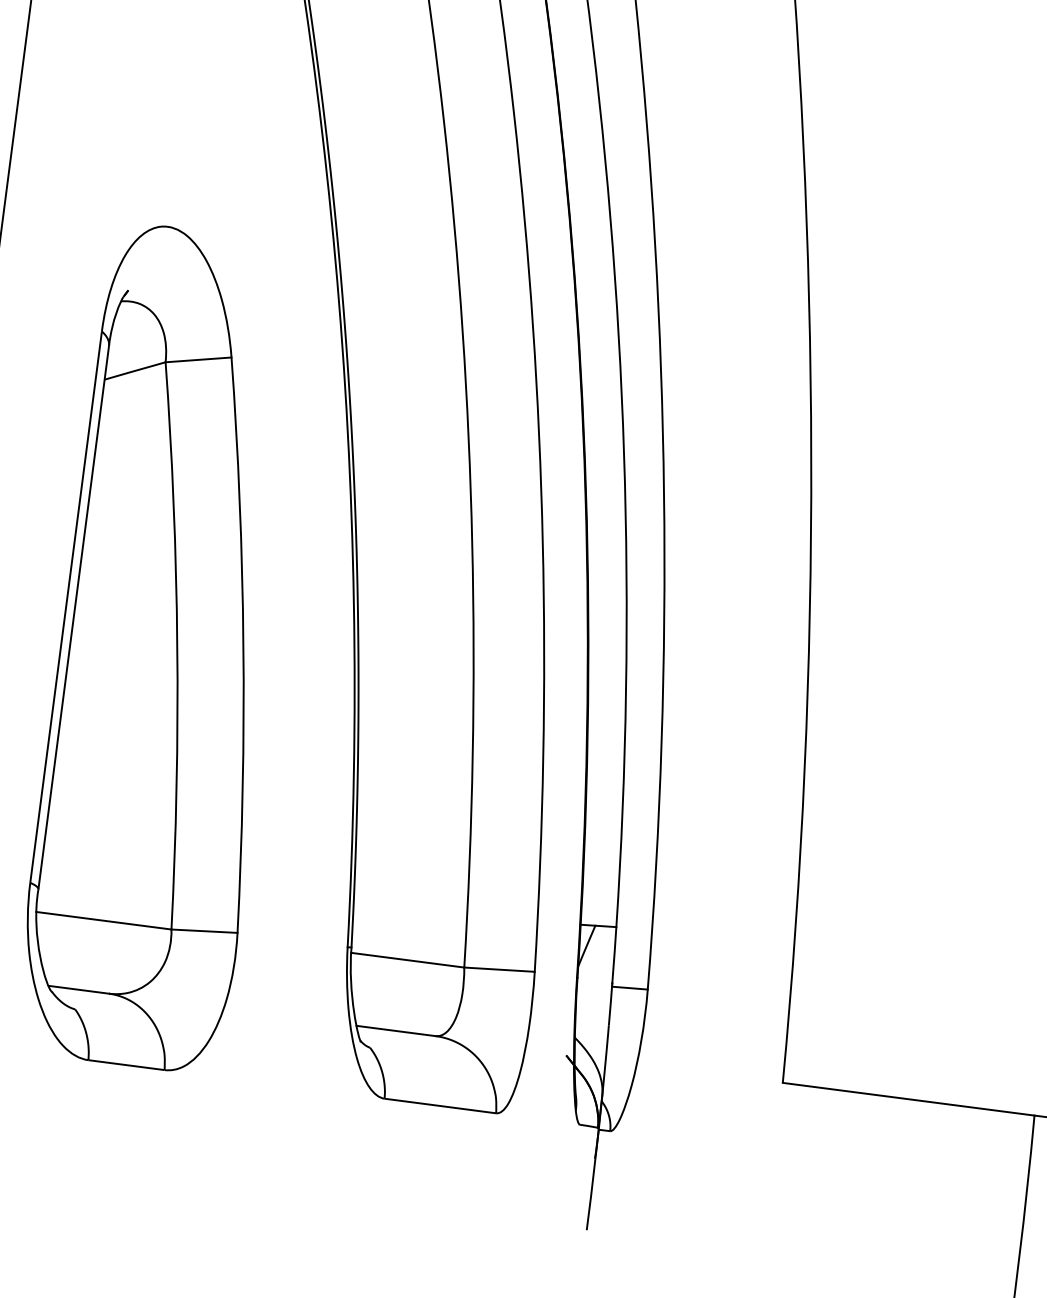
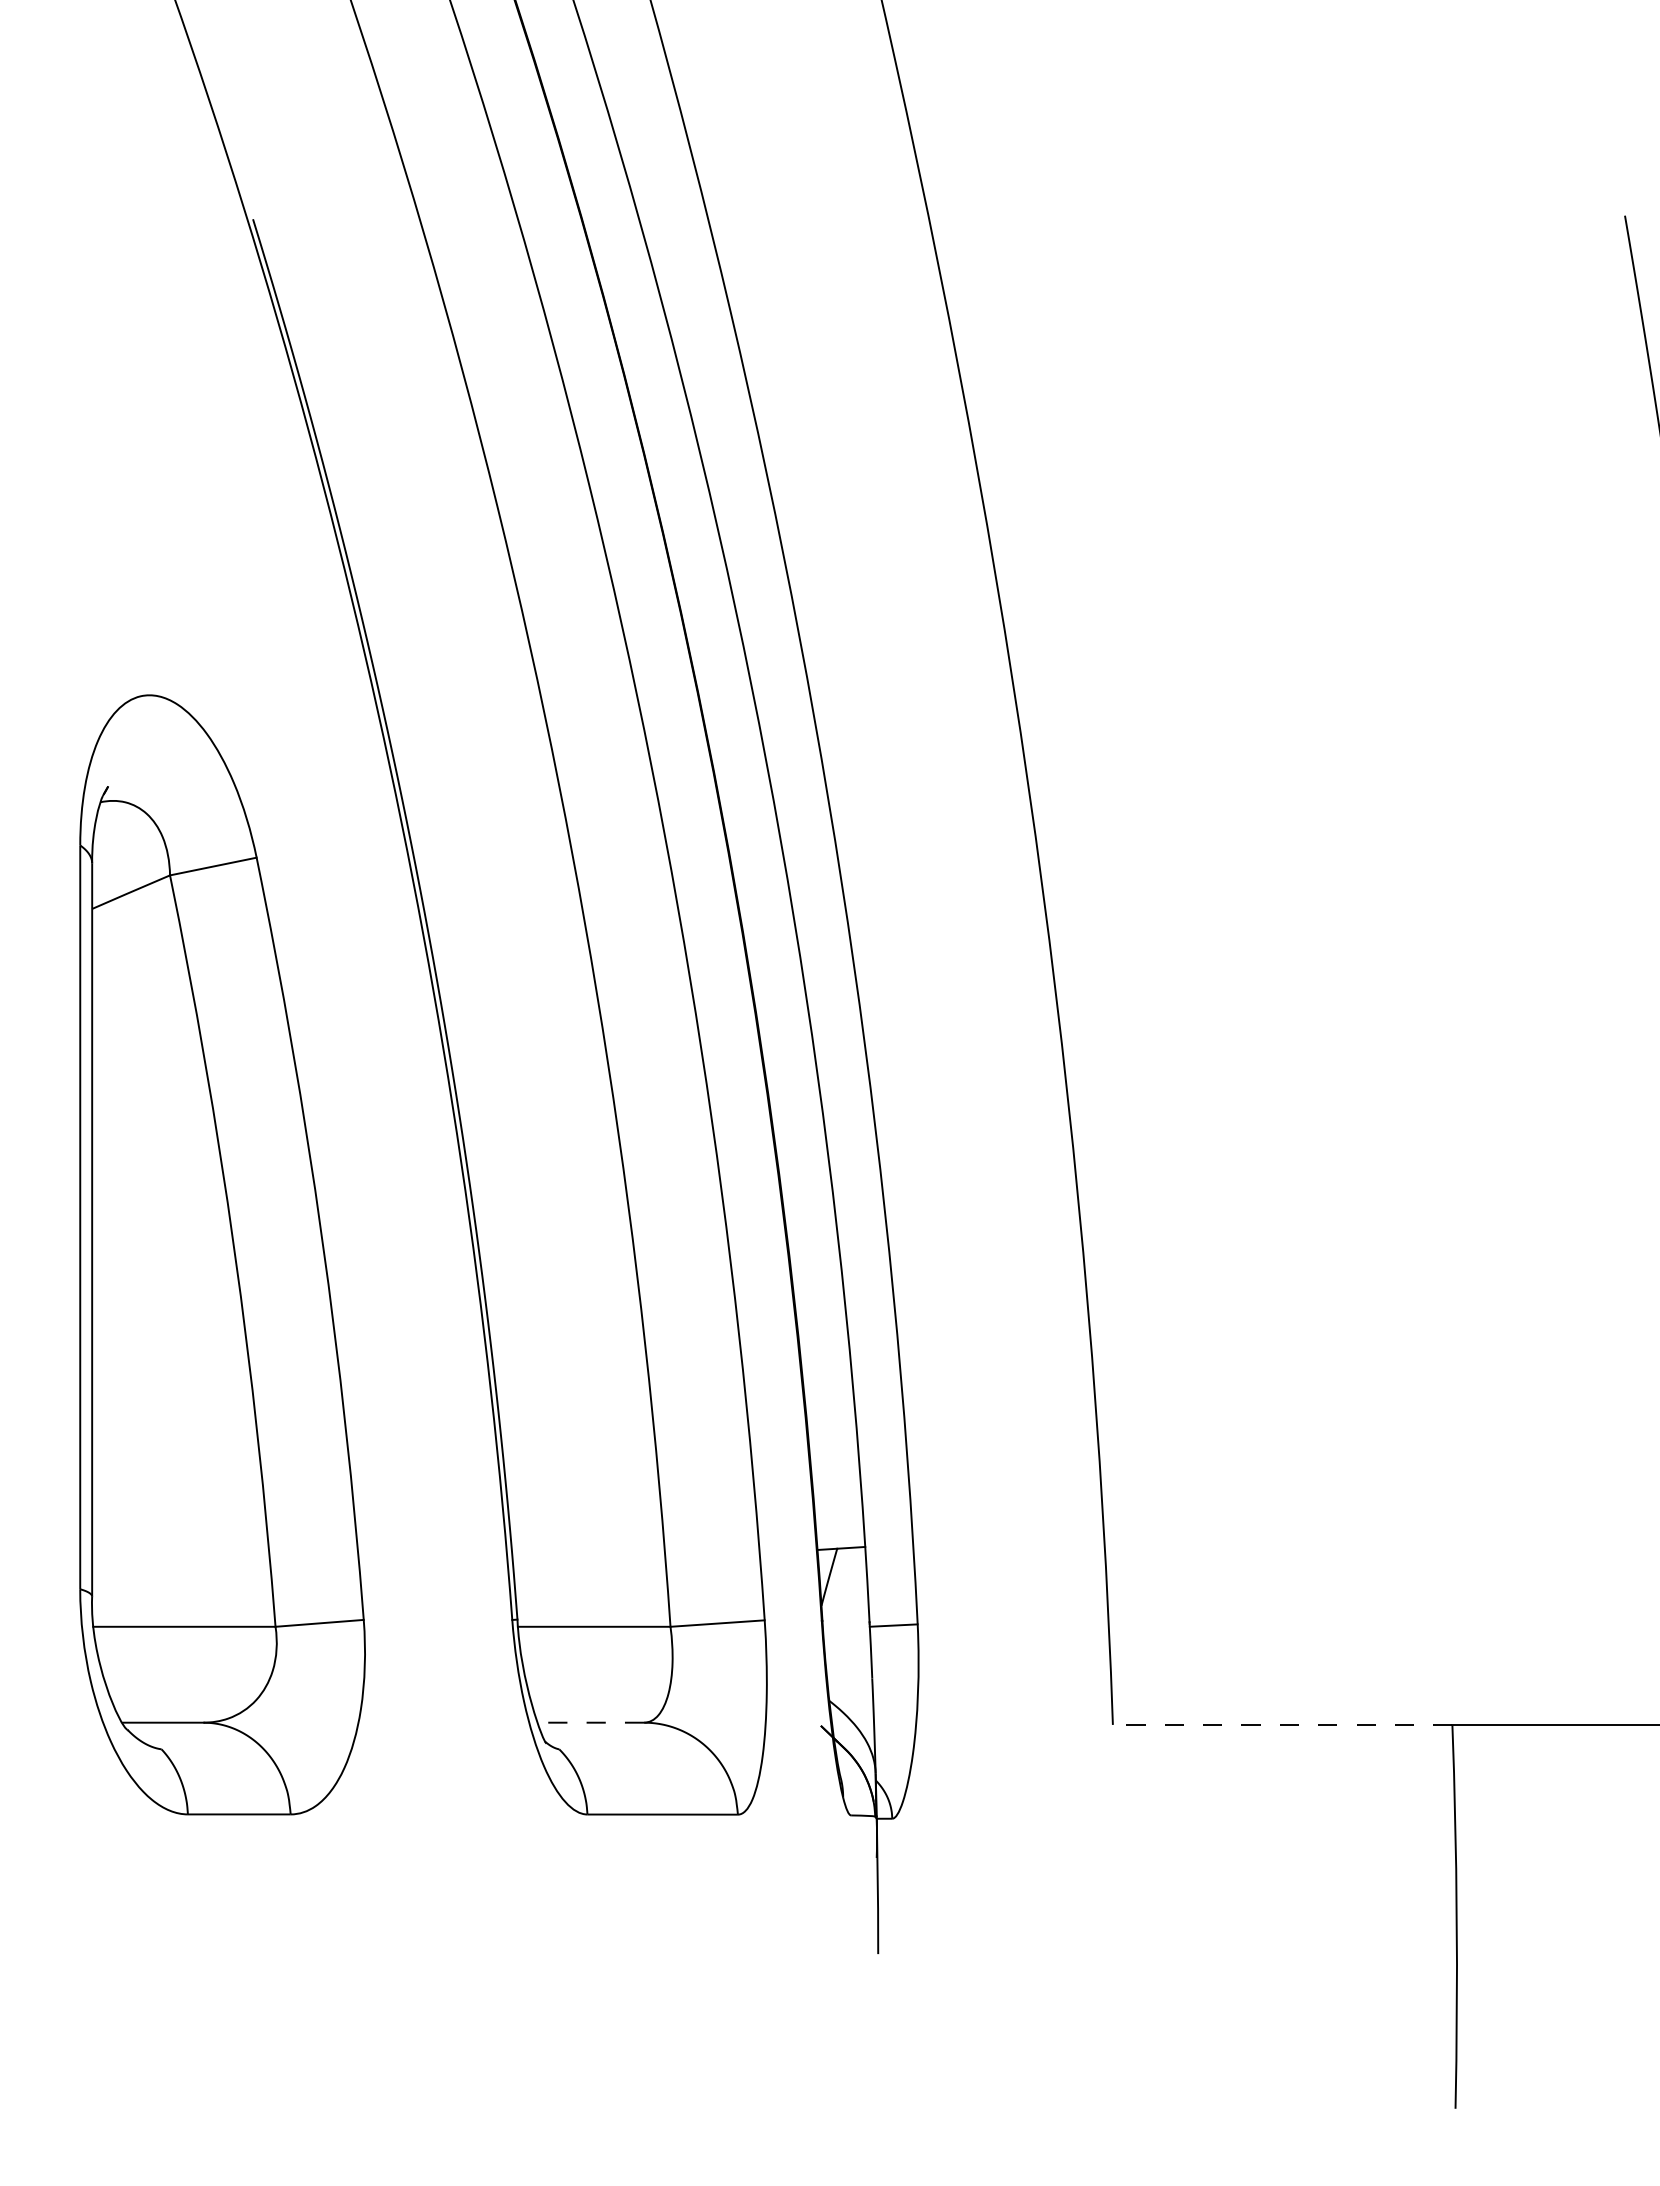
line: (395, 1030) -> (590, 1722), solid -> dashed
line: (908, 1098) -> (1282, 1724), solid -> dashed

